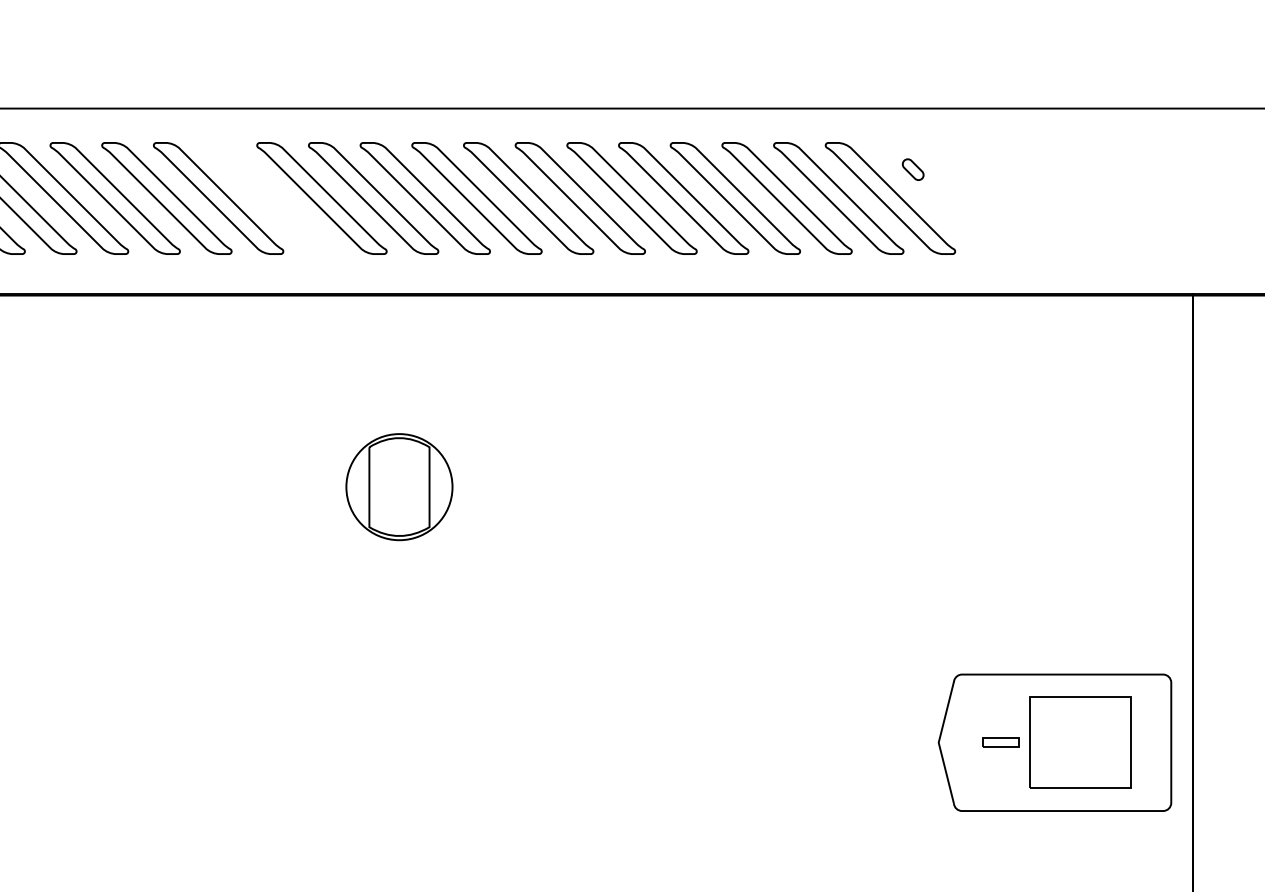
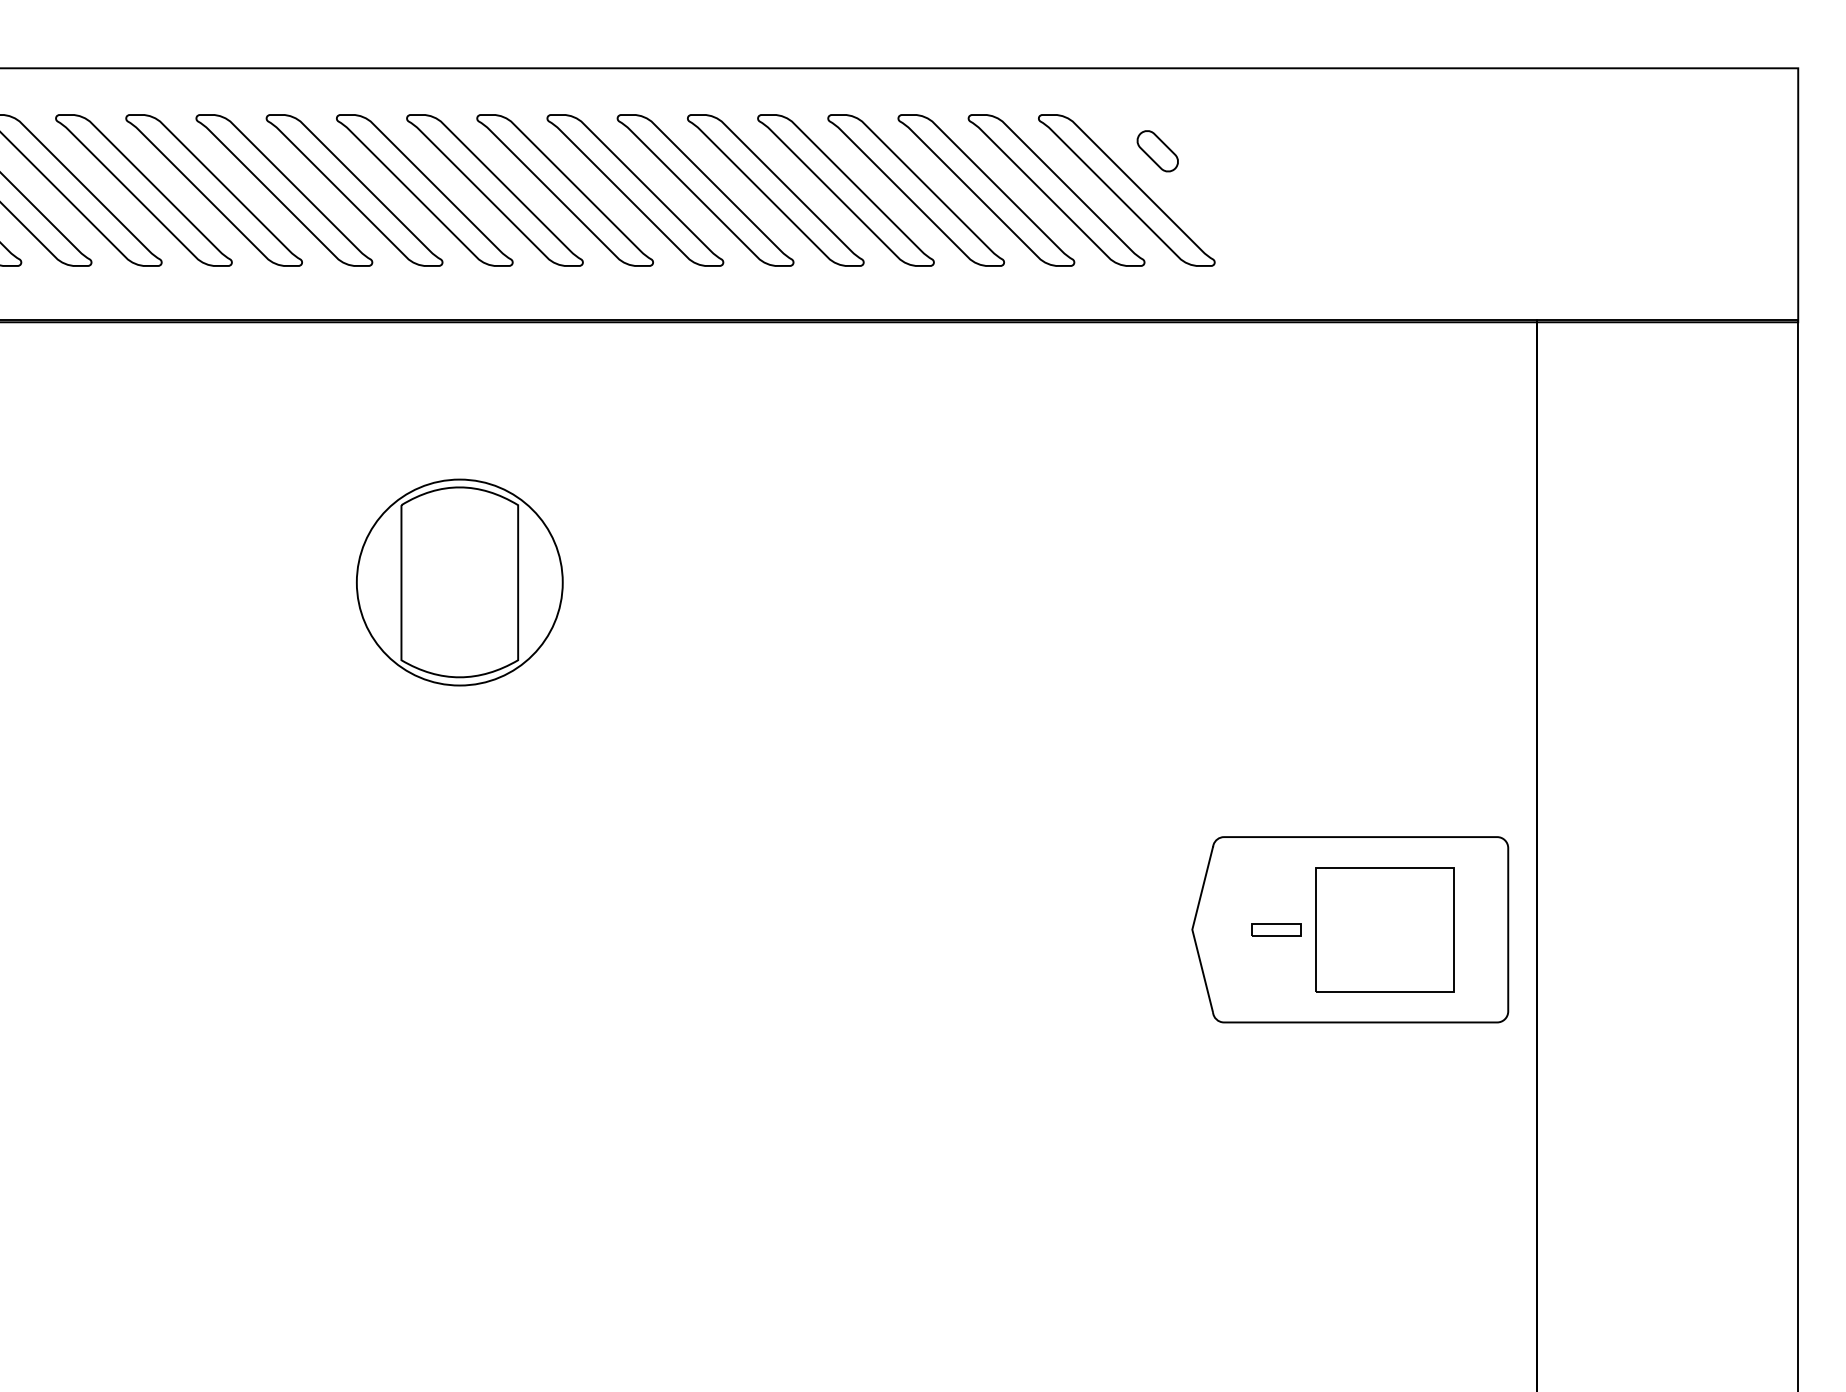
part: (913, 169) -> (1157, 151), size x1.43
part: (270, 198) -> (284, 190), added
part: (399, 487) -> (459, 582), size x1.43

